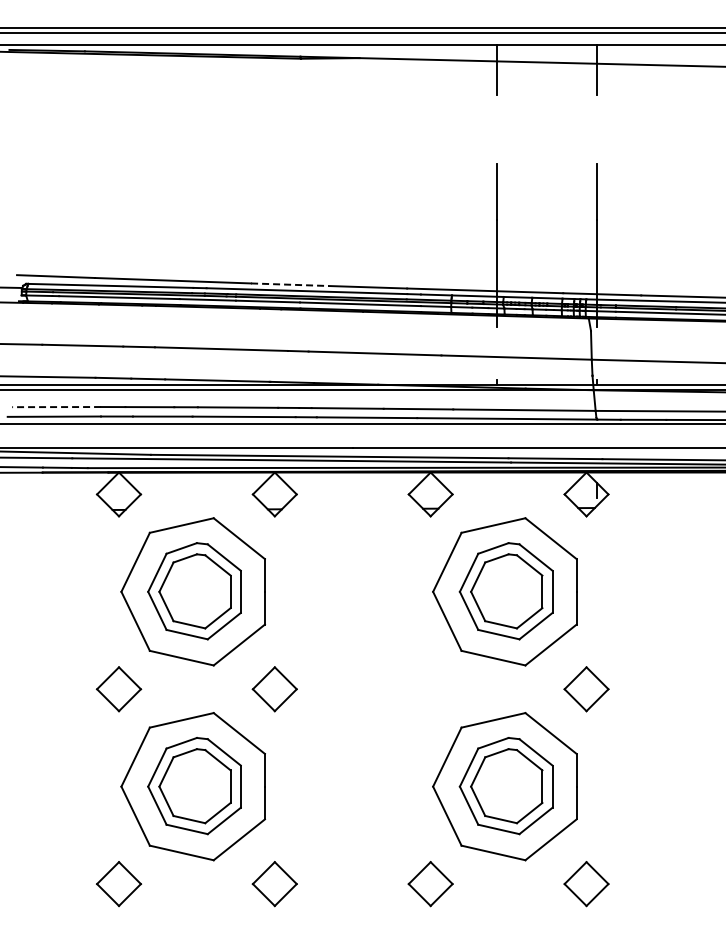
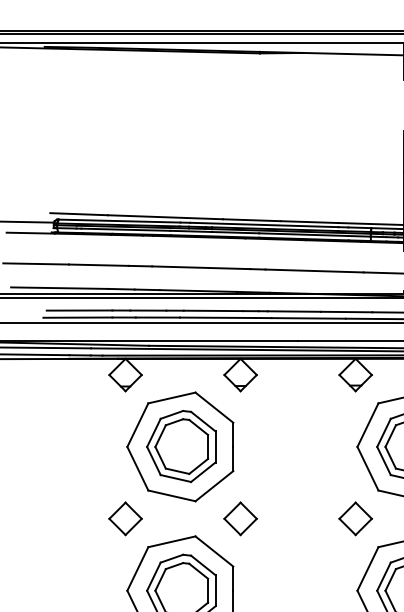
line: (290, 284) -> (252, 220), dashed -> solid
line: (56, 407) -> (79, 310), dashed -> solid
part: (430, 689) -> (355, 519), added

